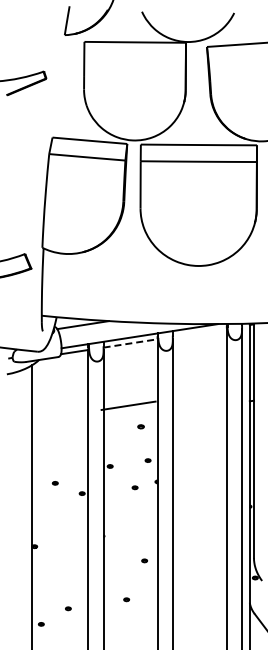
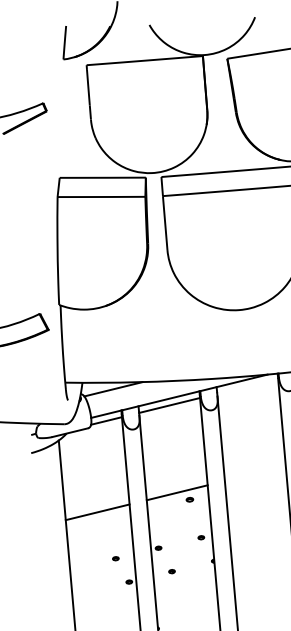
line: (131, 343) -> (170, 405), dashed -> solid
line: (128, 405) -> (177, 492), moved
line: (59, 430) -> (96, 512), added
part: (54, 483) -> (114, 558), moved
part: (134, 487) -> (171, 571), moved

